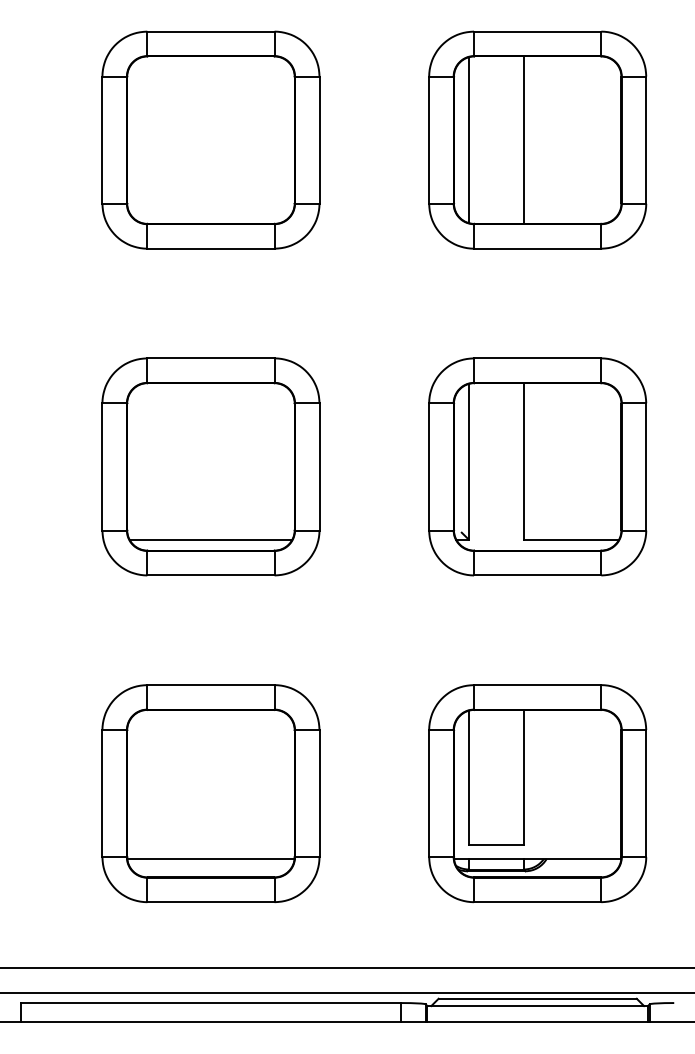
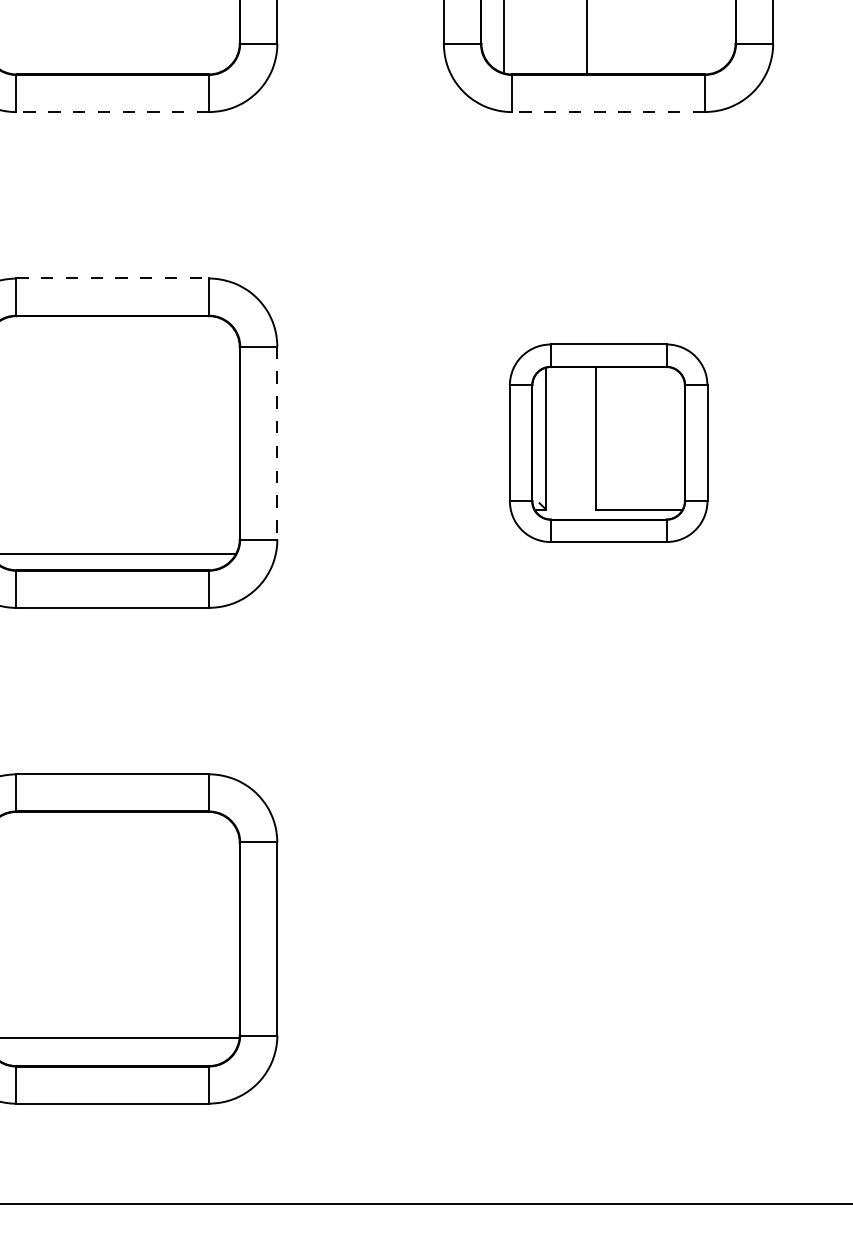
line: (210, 248) -> (111, 111), solid -> dashed
line: (537, 248) -> (608, 111), solid -> dashed
line: (210, 358) -> (111, 278), solid -> dashed
line: (319, 466) -> (277, 442), solid -> dashed
part: (537, 466) -> (608, 442), size x0.6
part: (537, 793) -> (608, 938), removed

